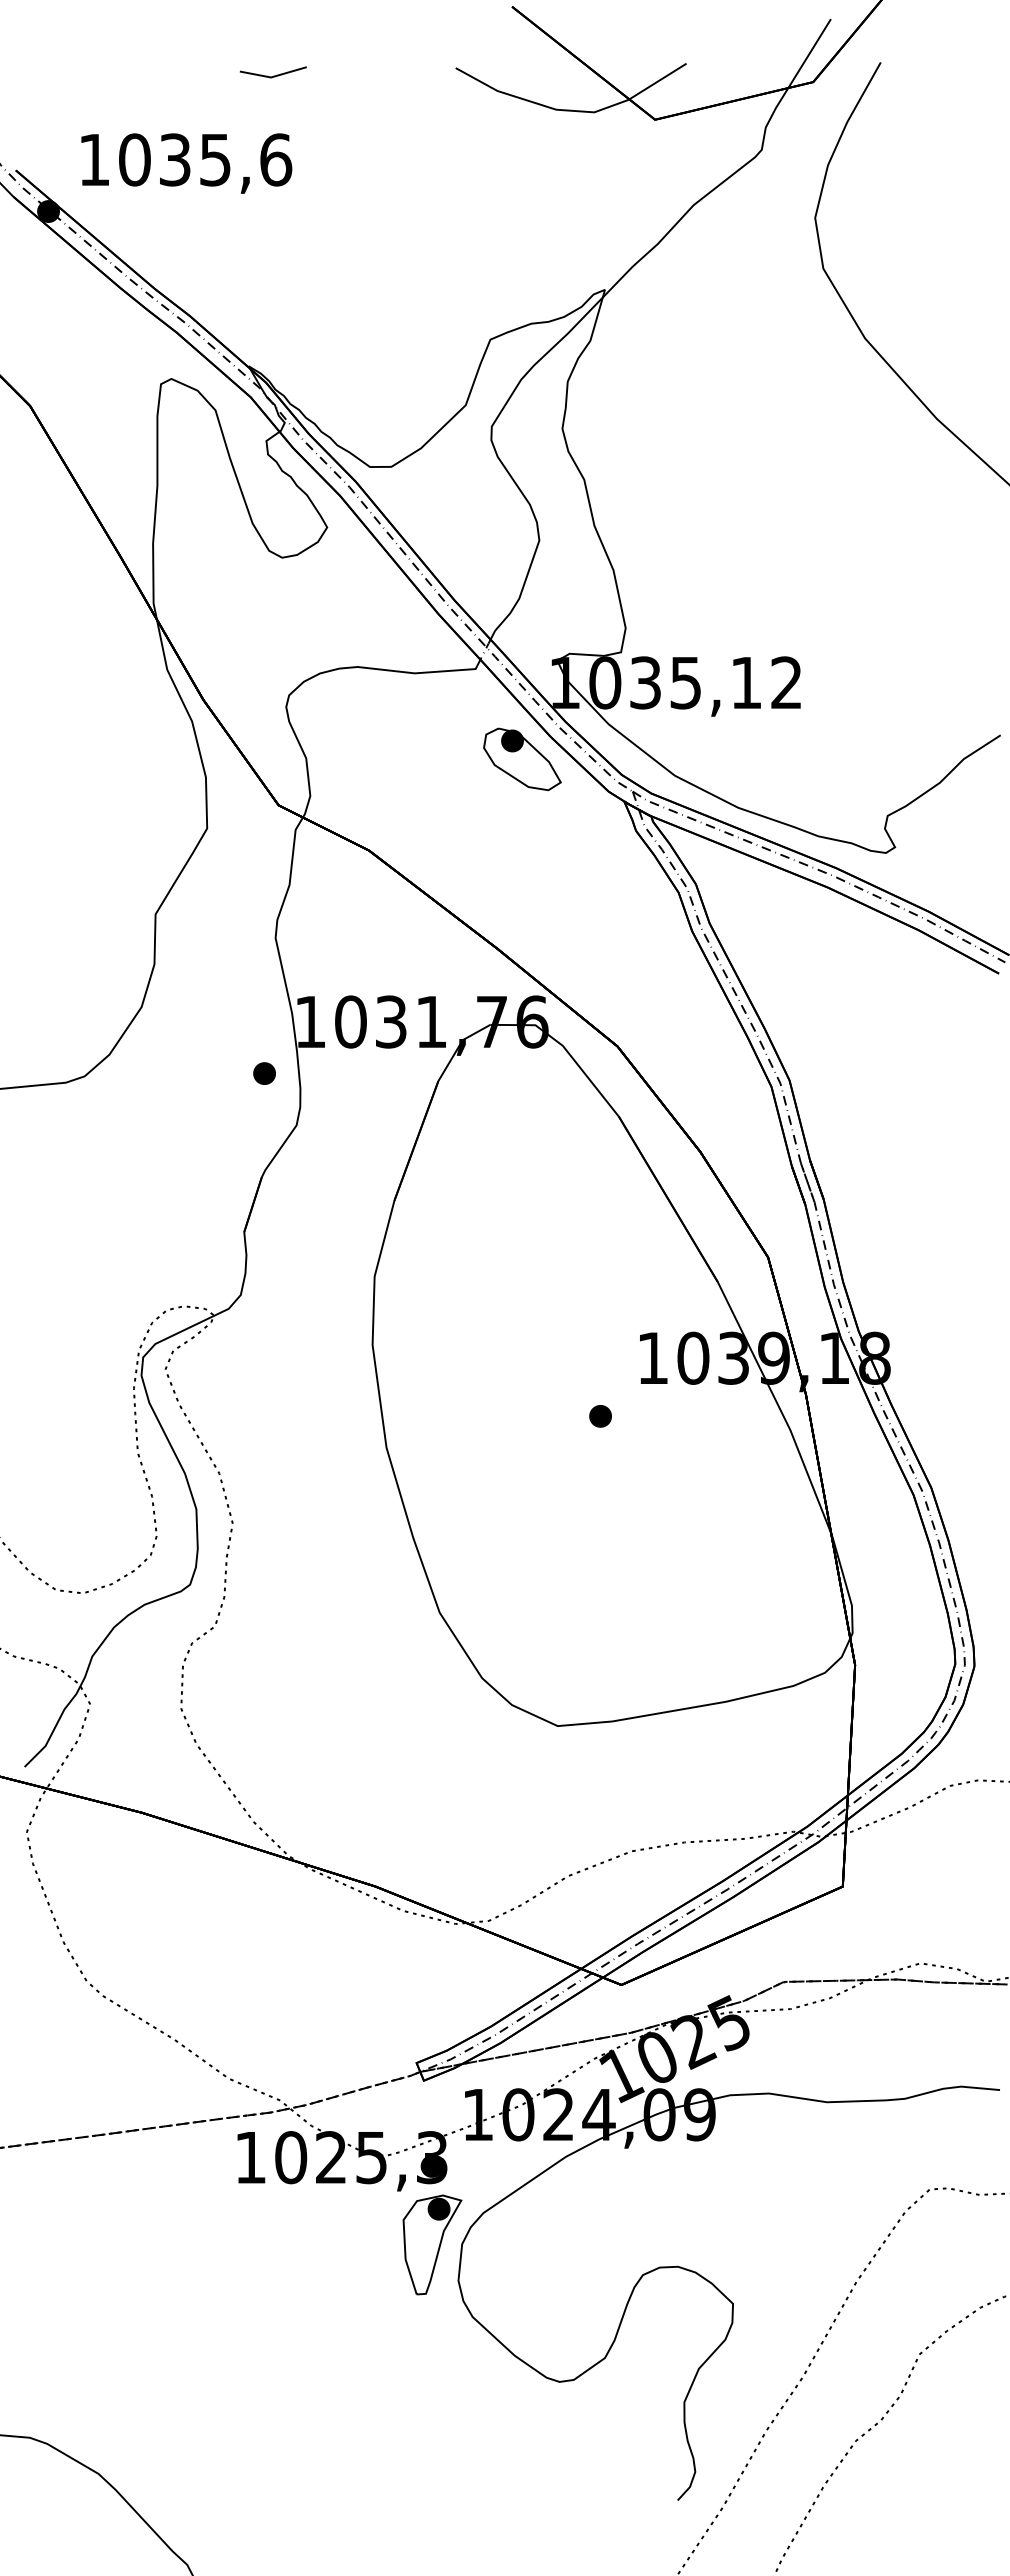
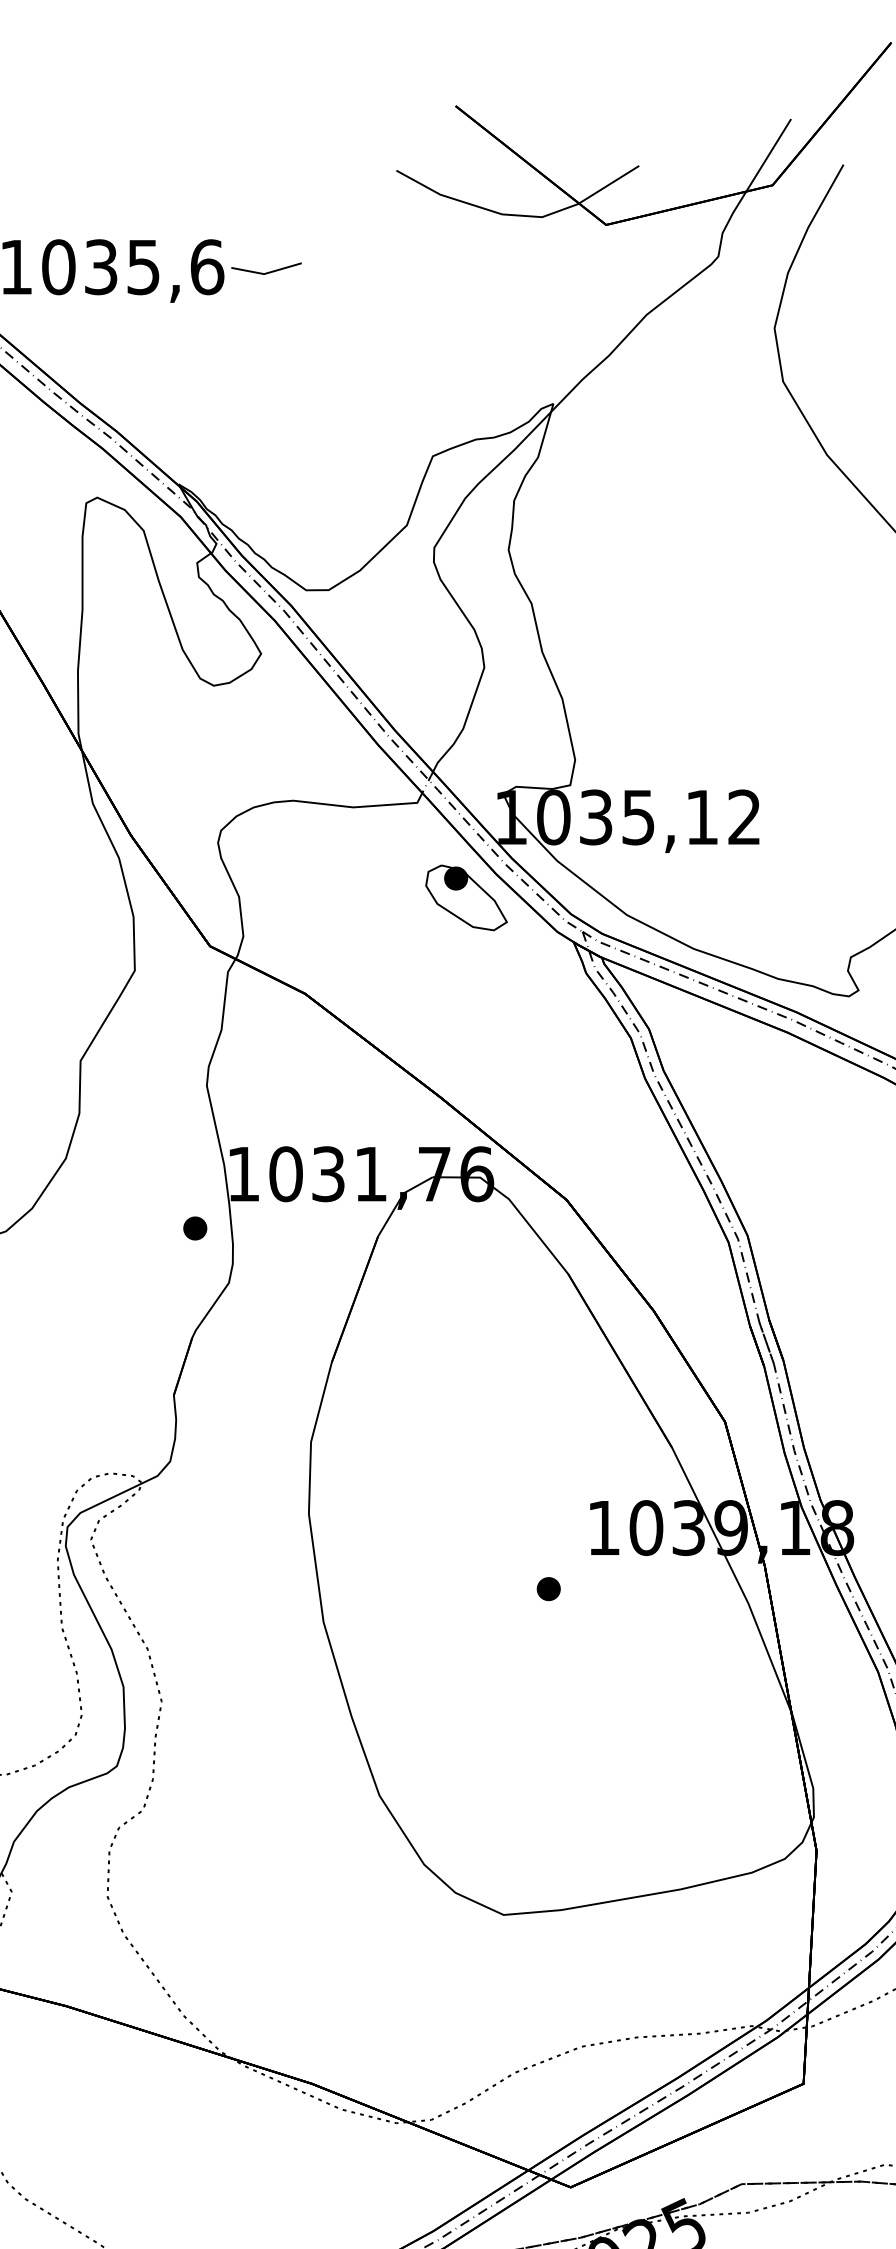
line: (273, 75) -> (266, 272), moved

